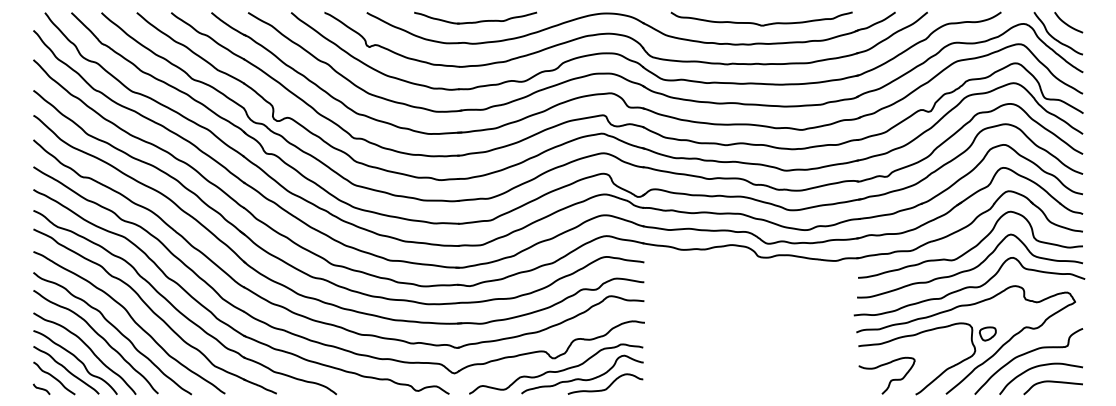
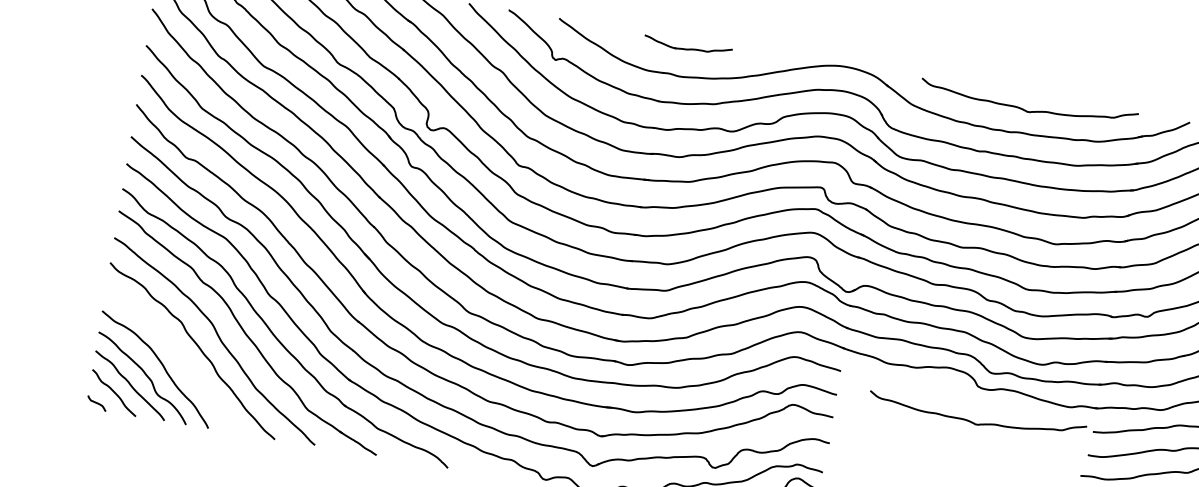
part: (475, 17) -> (687, 45), size x0.6
curve: (758, 285) -> (972, 421), added
curve: (100, 337) -> (177, 353), removed

